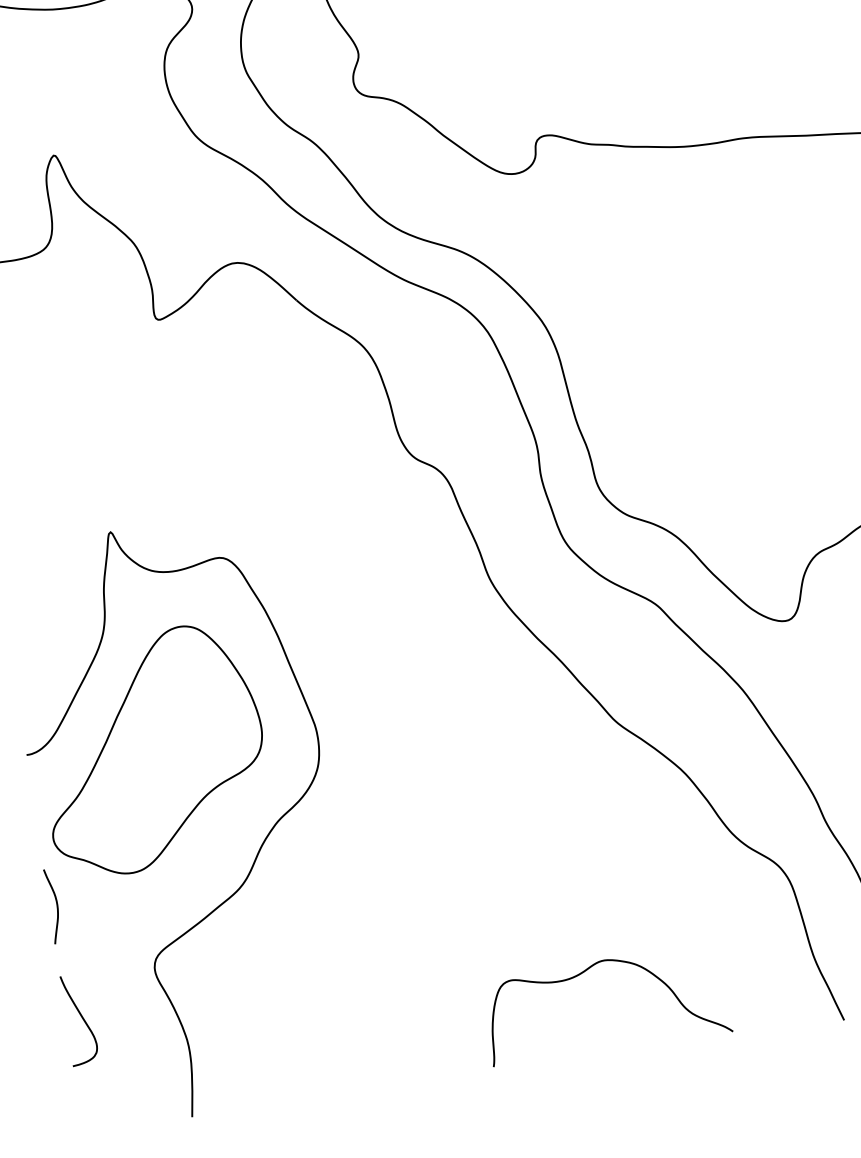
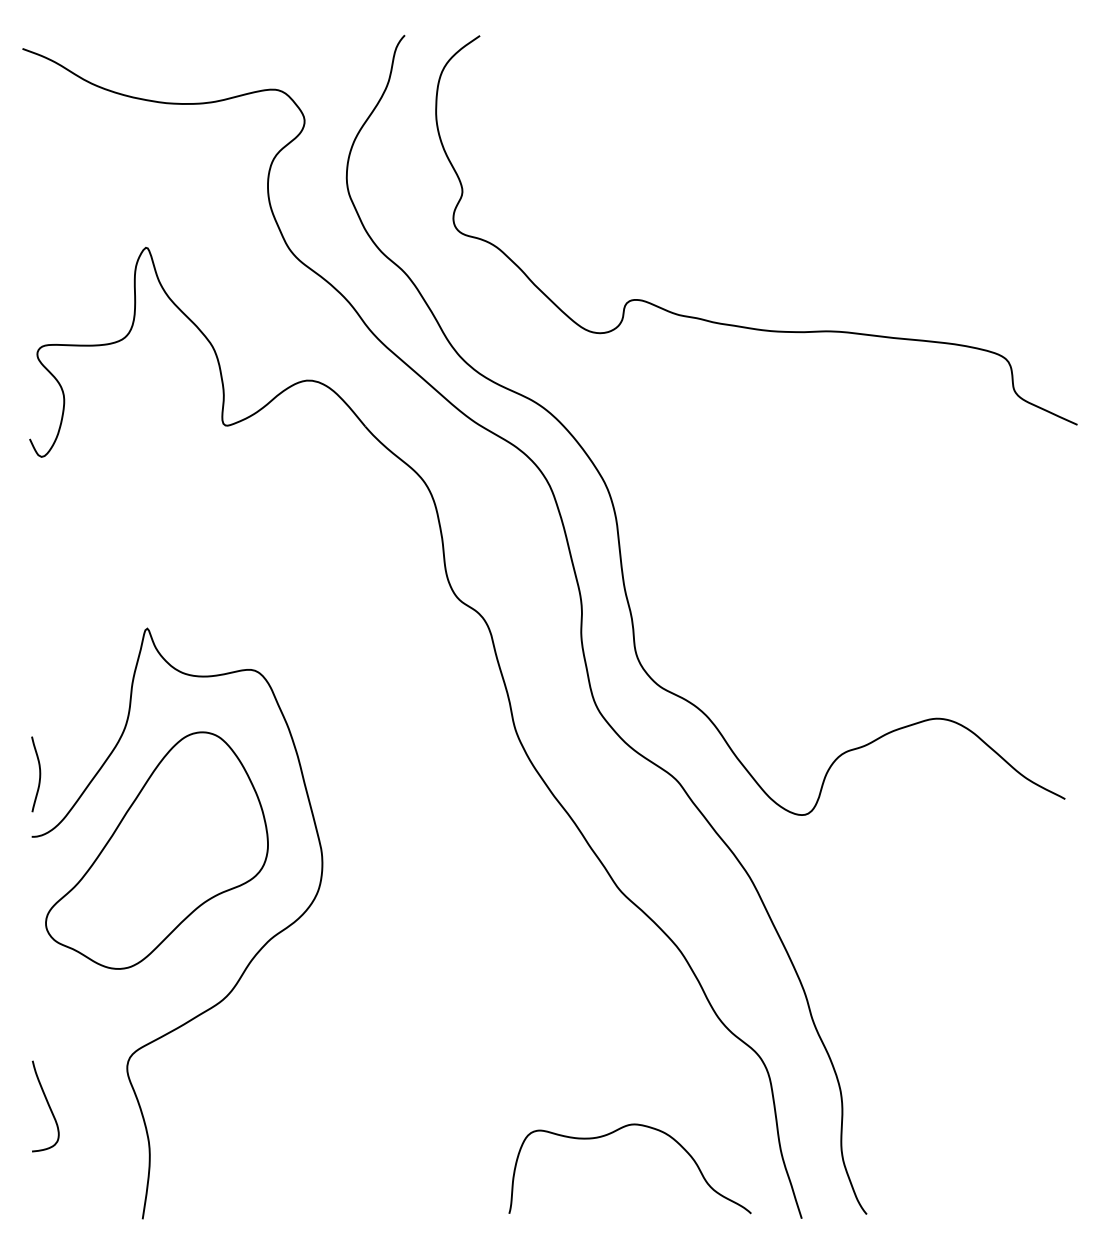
curve: (56, 905) -> (39, 774), moved
curve: (584, 972) -> (612, 1133), moved

